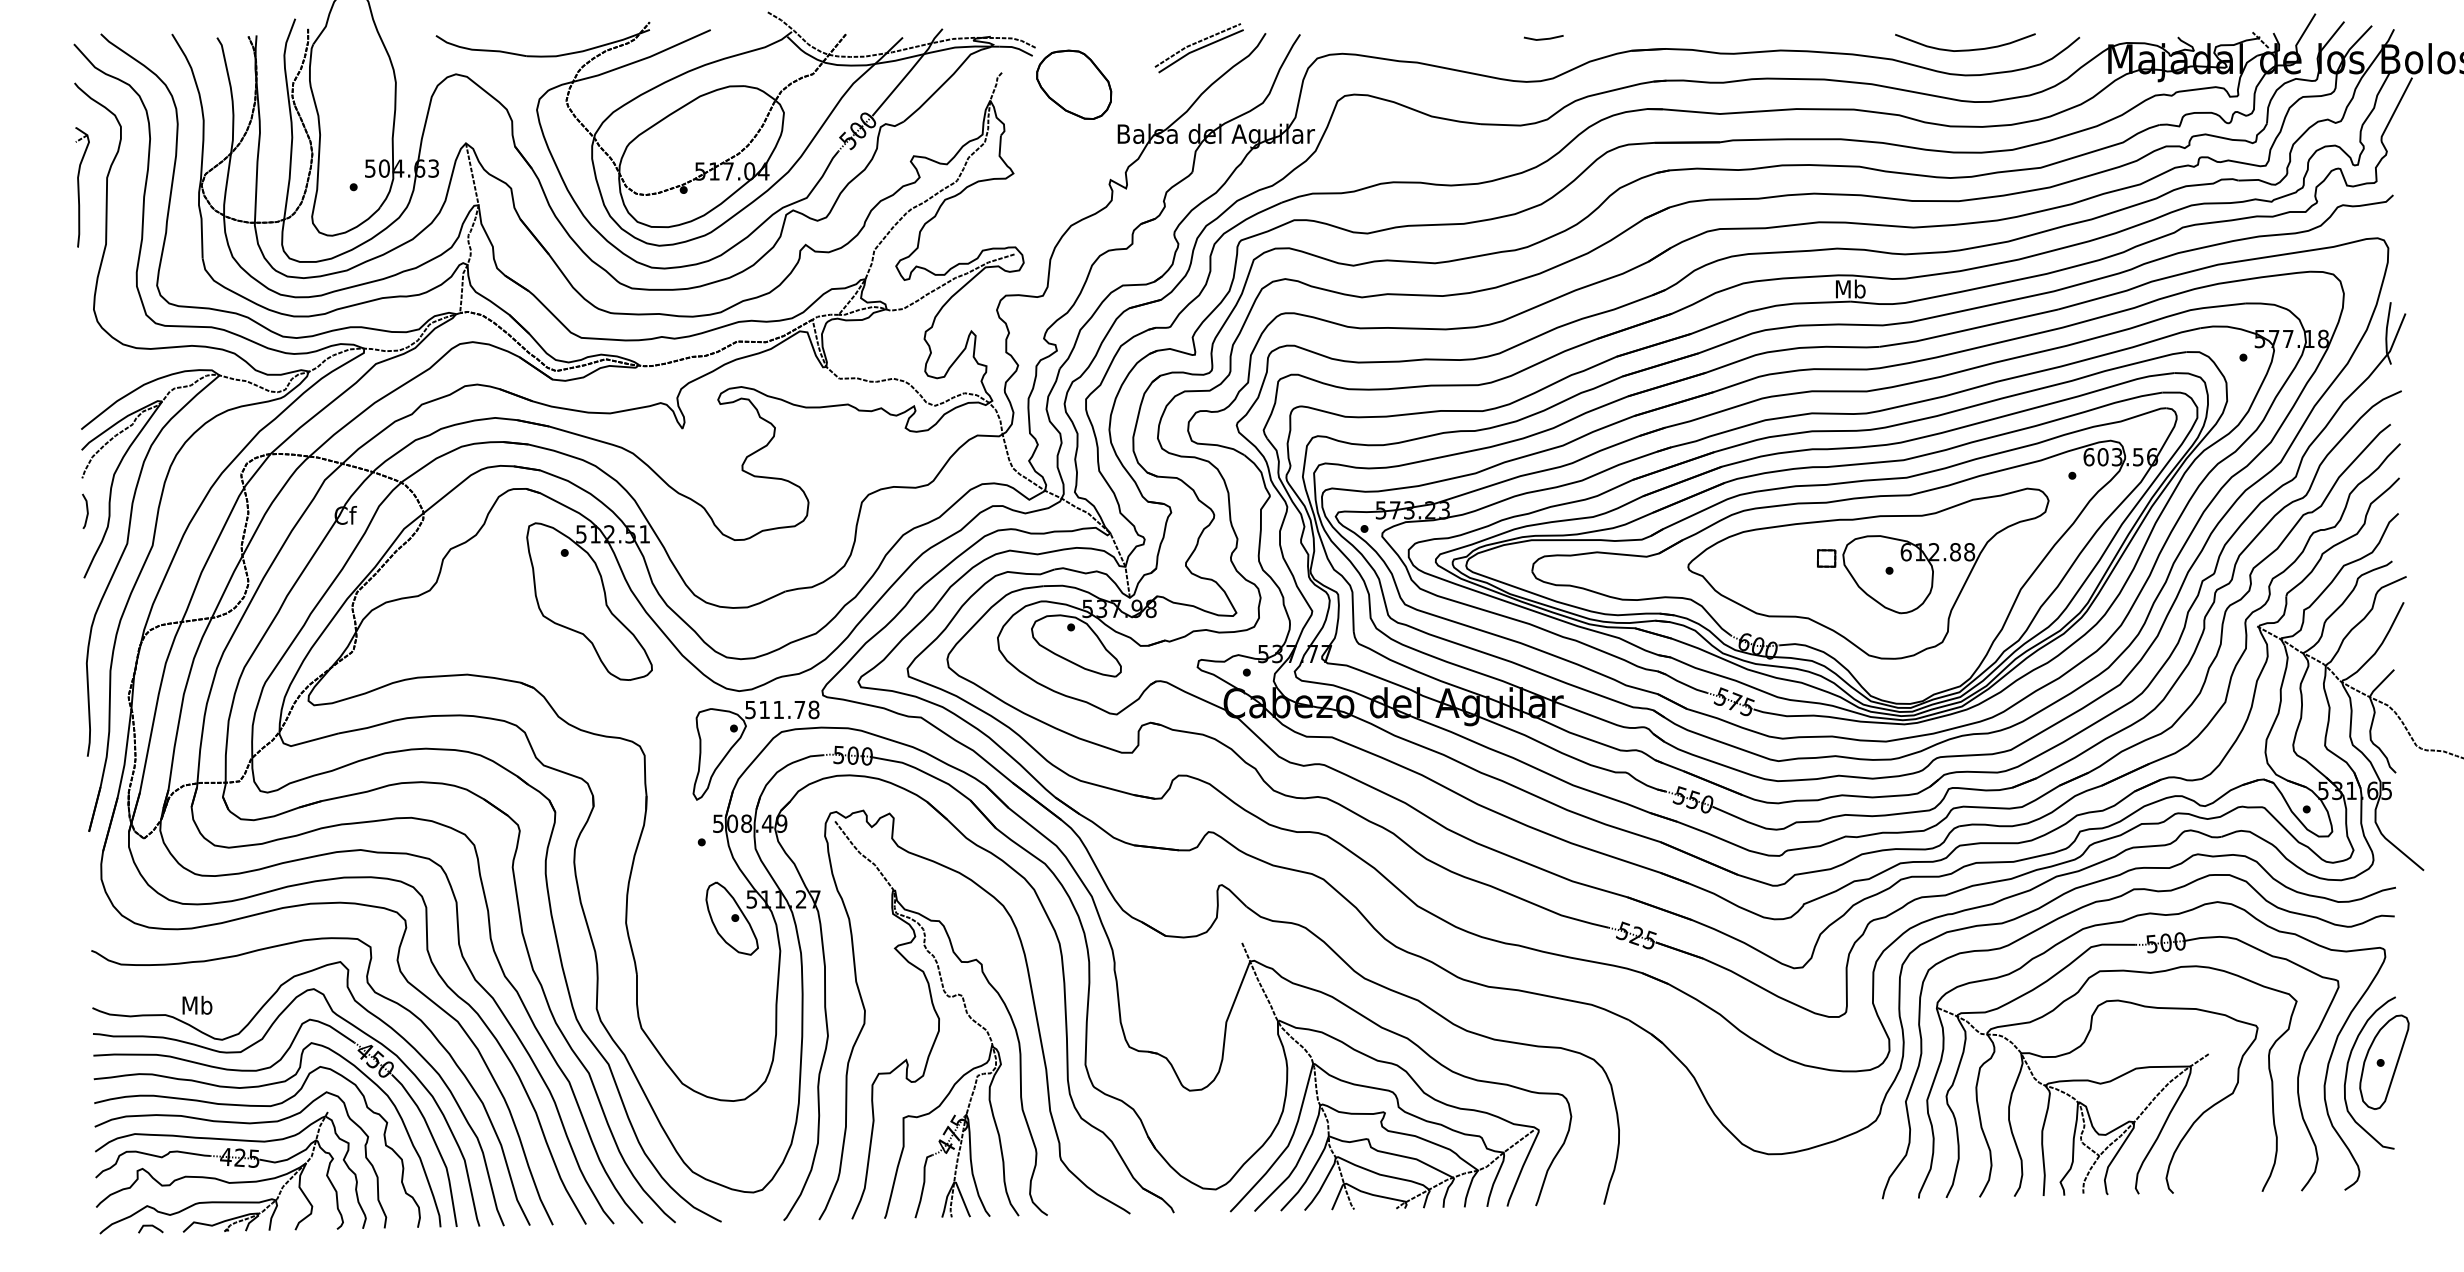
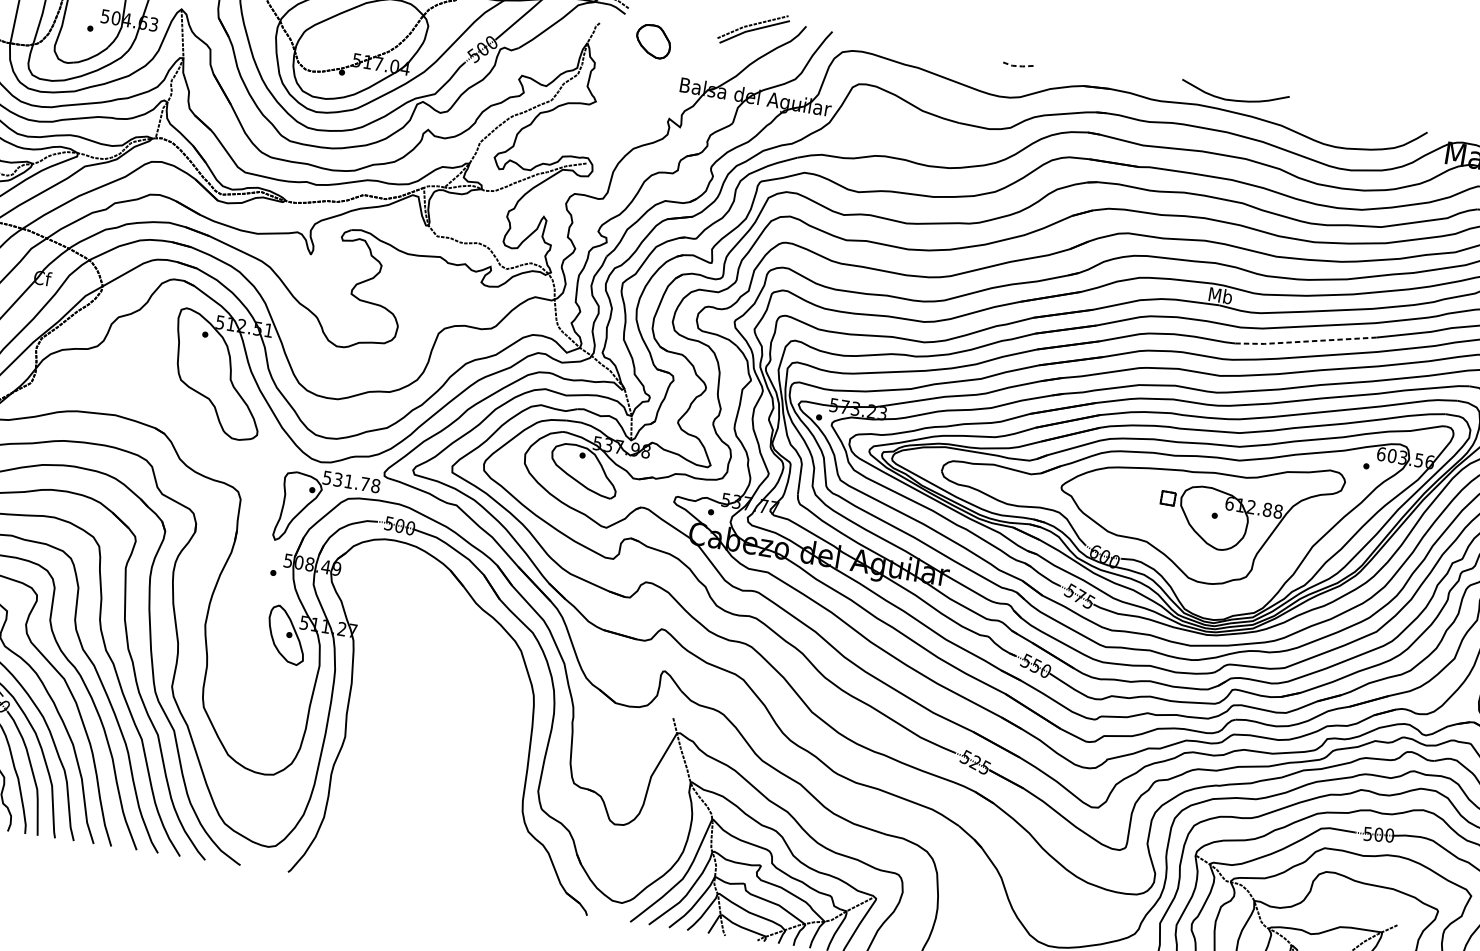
line: (1543, 39) -> (1017, 66), solid -> dashed
curve: (1965, 49) -> (1234, 99), moved
part: (1074, 84) -> (653, 41), size x0.6
line: (1968, 329) -> (1305, 341), solid -> dashed
text: (764, 709) -> (338, 479), 511.78 -> 531.78
part: (974, 1014) -> (459, 738), removed

